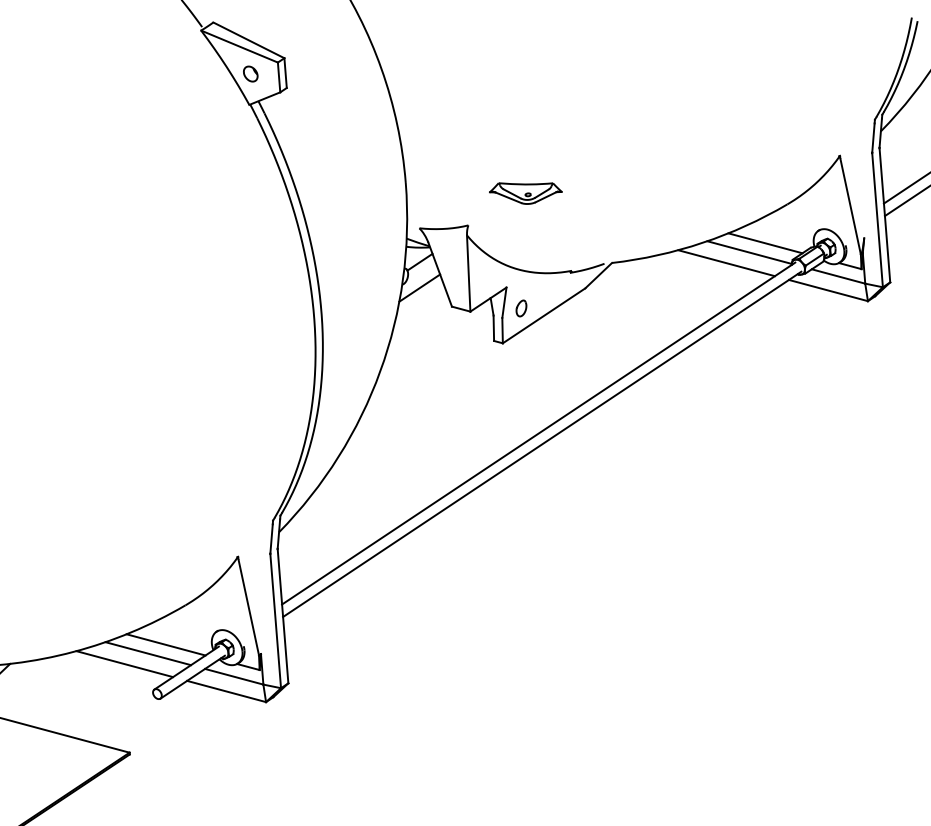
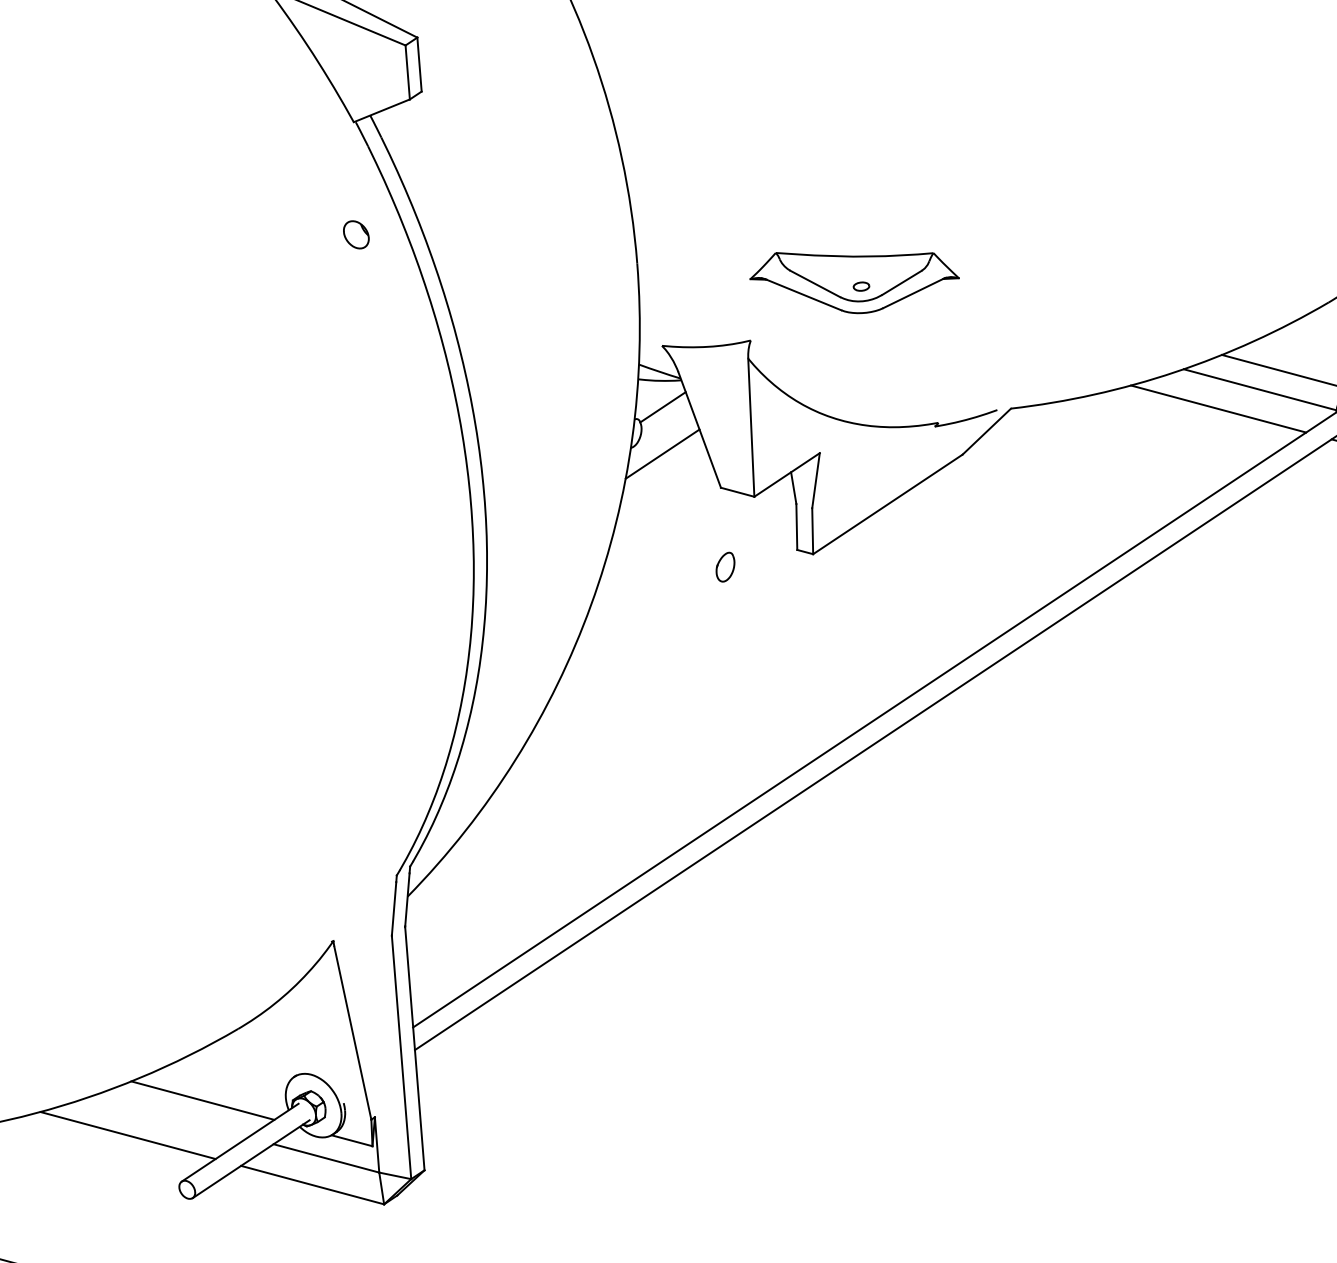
part: (250, 73) -> (355, 233), moved
part: (525, 193) -> (854, 282), size x1.6
part: (521, 308) -> (725, 567), moved
line: (148, 653) -> (171, 1116), removed

